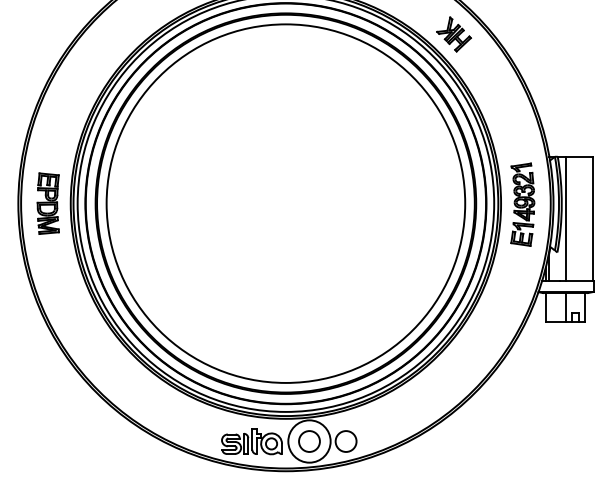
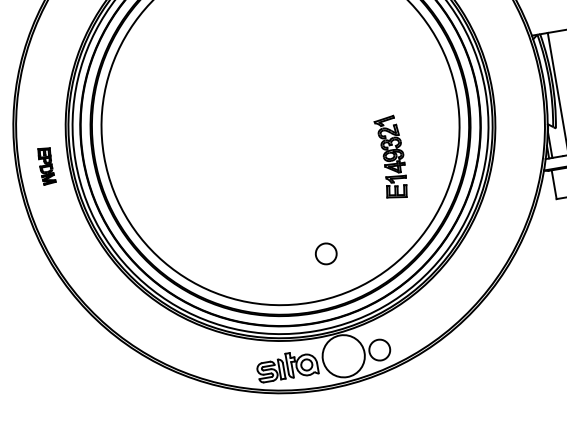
part: (47, 203) -> (45, 166), size x0.6
part: (522, 204) -> (391, 157), moved
circle: (309, 441) -> (326, 253), moved

